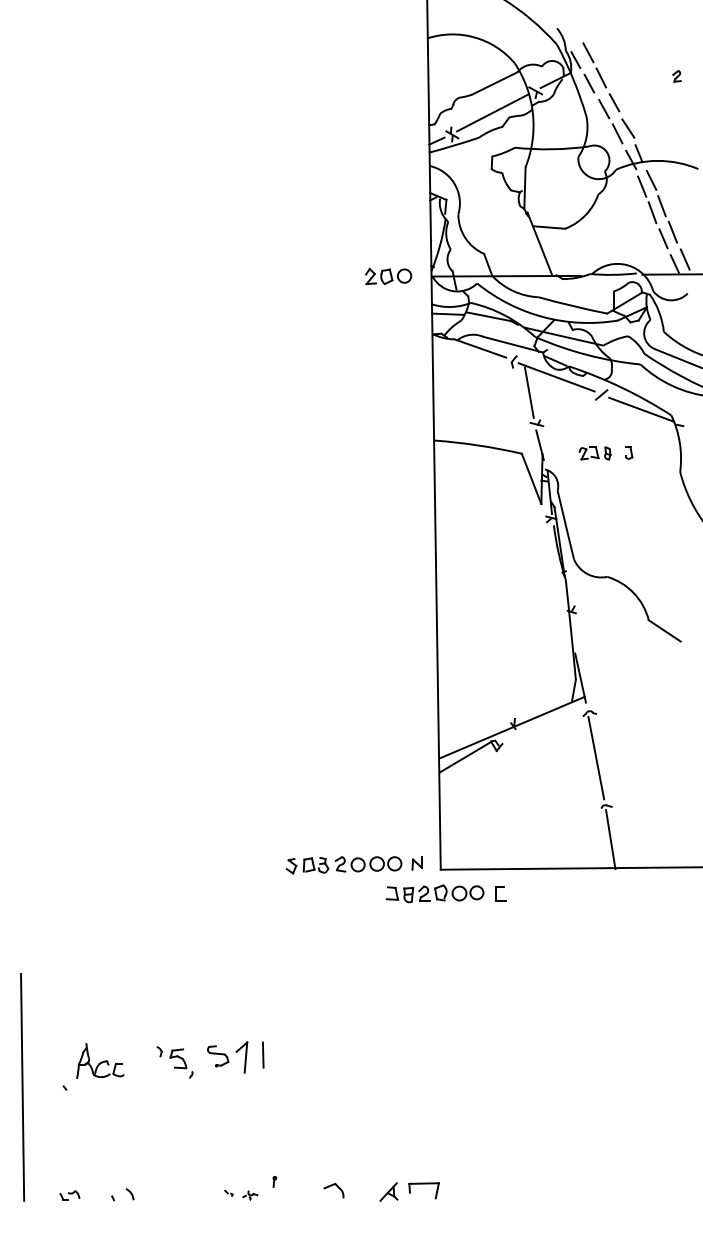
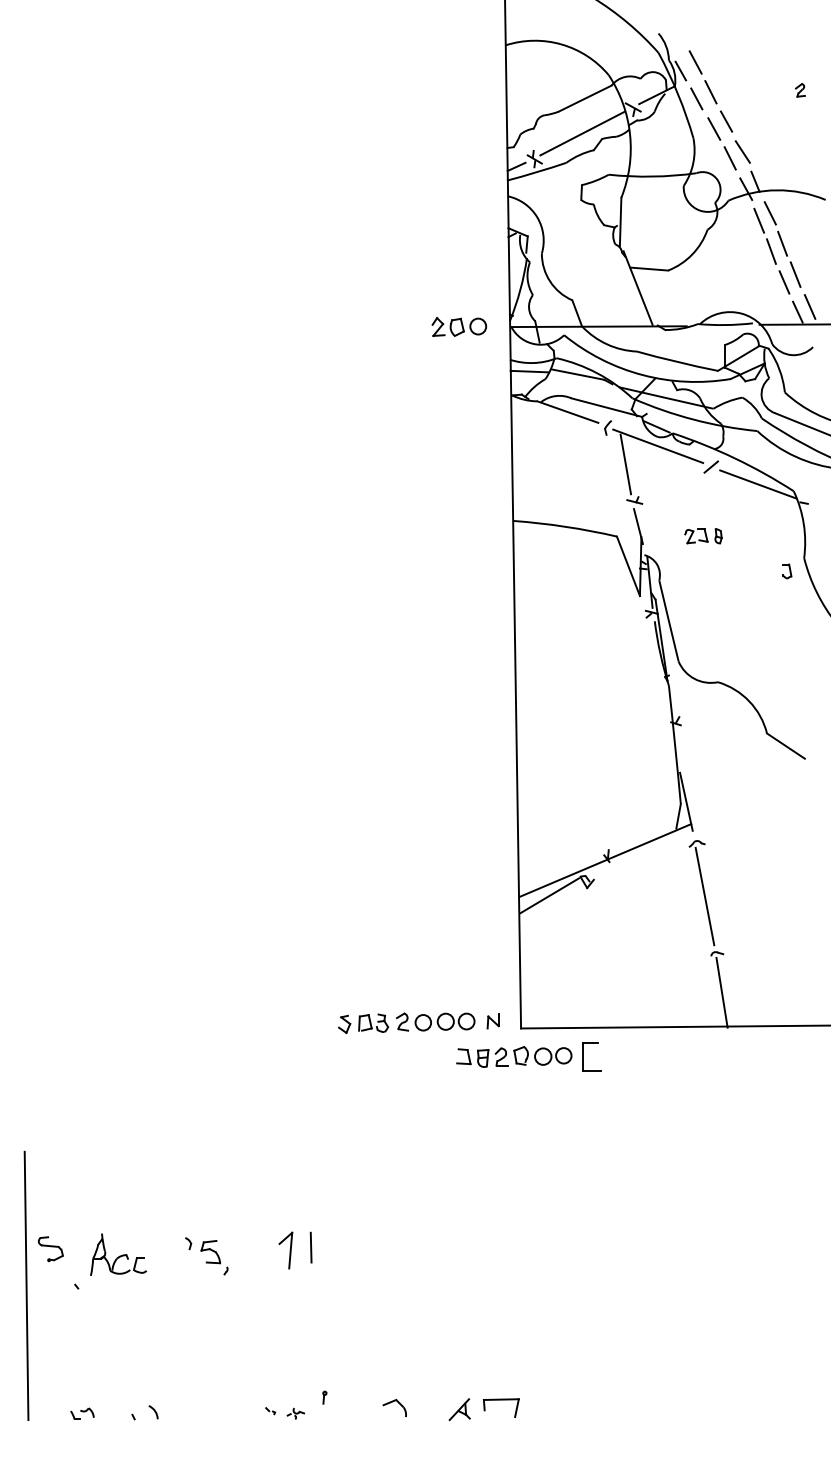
part: (629, 453) -> (787, 571), moved
part: (500, 893) -> (591, 1056), size x1.6
part: (218, 1056) -> (51, 1249), moved

